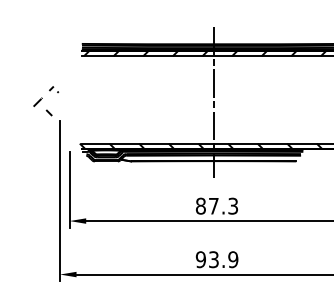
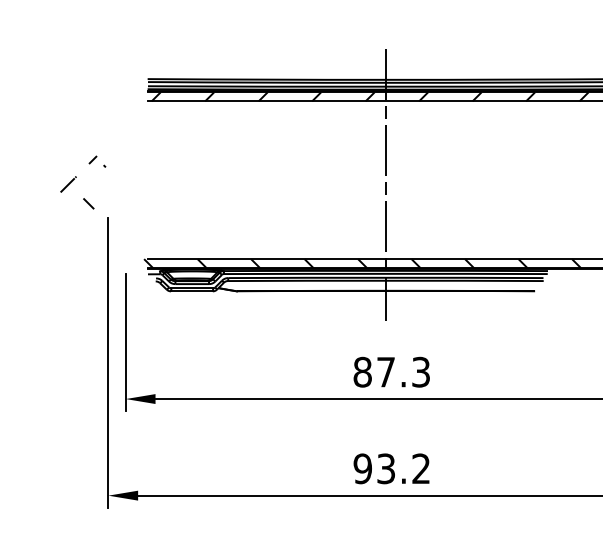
text: (233, 259) -> (421, 468), 93.9 -> 93.2

